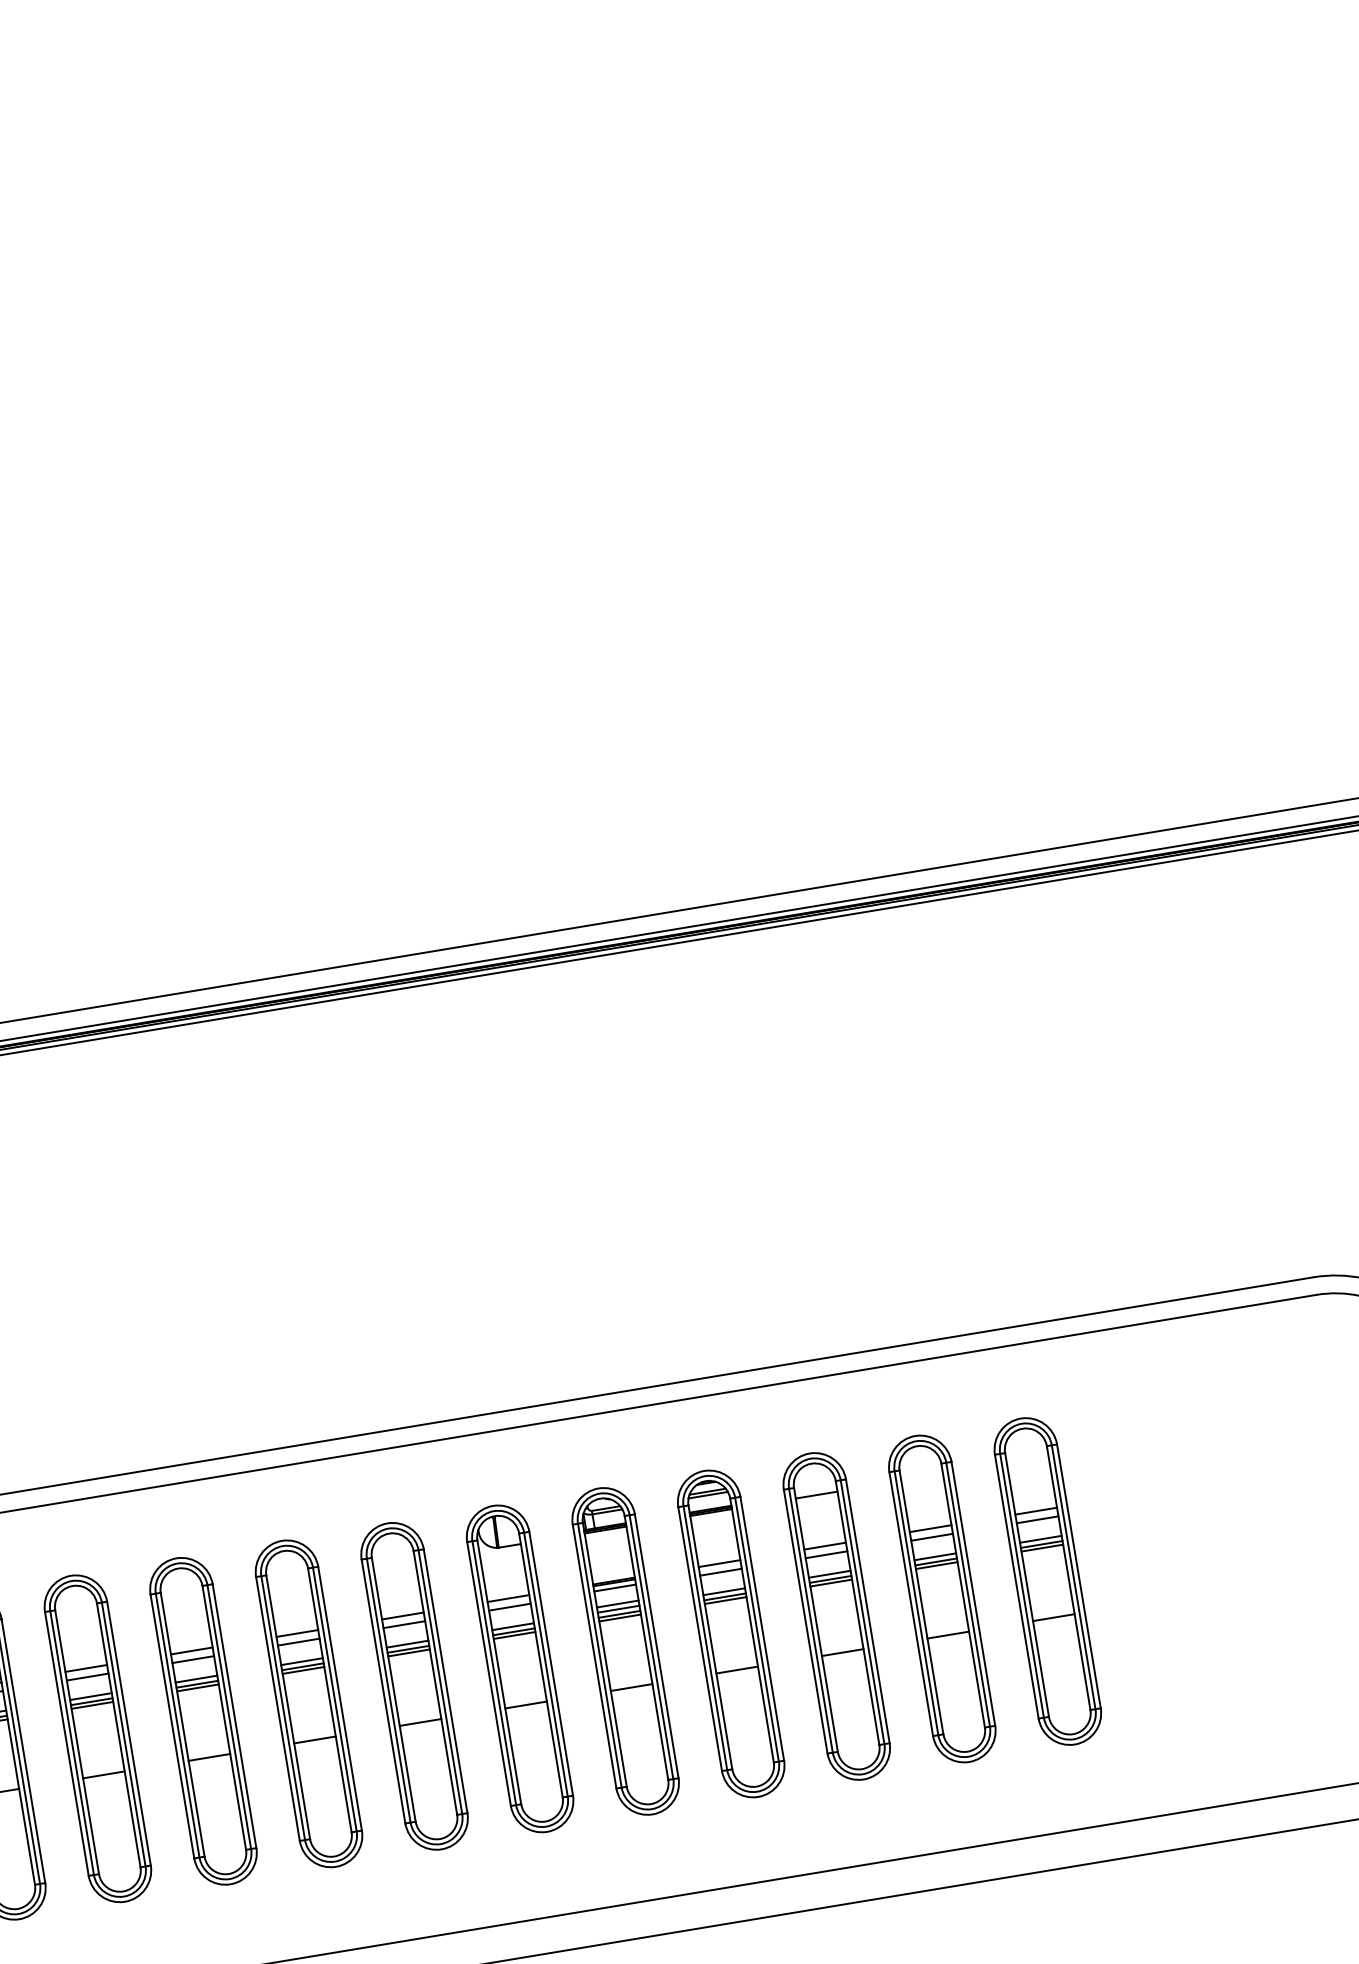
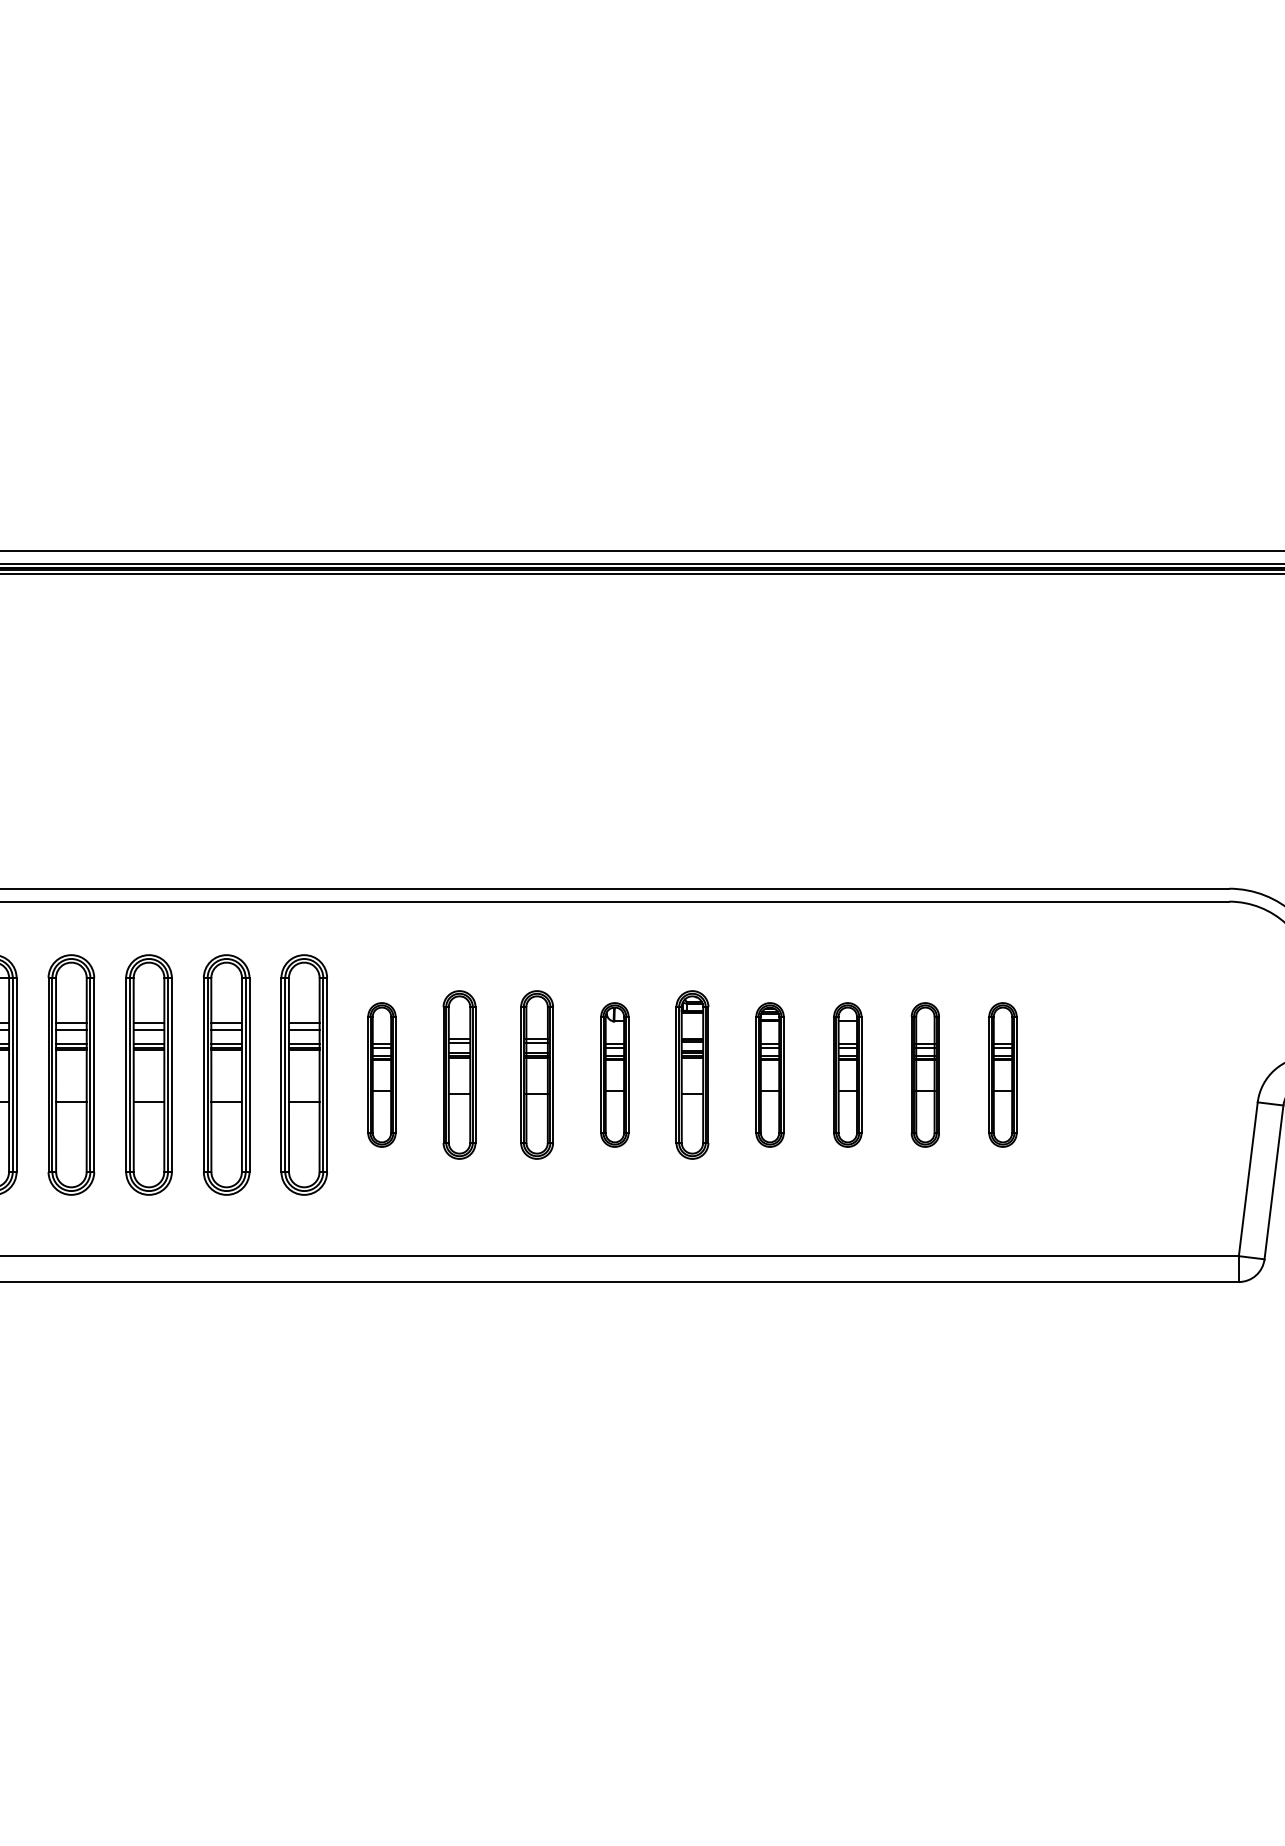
part: (1047, 1580) -> (1002, 1074), size x0.6
part: (942, 1598) -> (925, 1074), size x0.6
part: (836, 1615) -> (847, 1074), size x0.6
part: (730, 1633) -> (769, 1074), size x0.6
part: (625, 1650) -> (692, 1074), size x0.7
part: (519, 1668) -> (614, 1074), size x0.6
part: (413, 1685) -> (536, 1074), size x0.7
part: (308, 1703) -> (459, 1074), size x0.7
part: (202, 1720) -> (381, 1074), size x0.6

